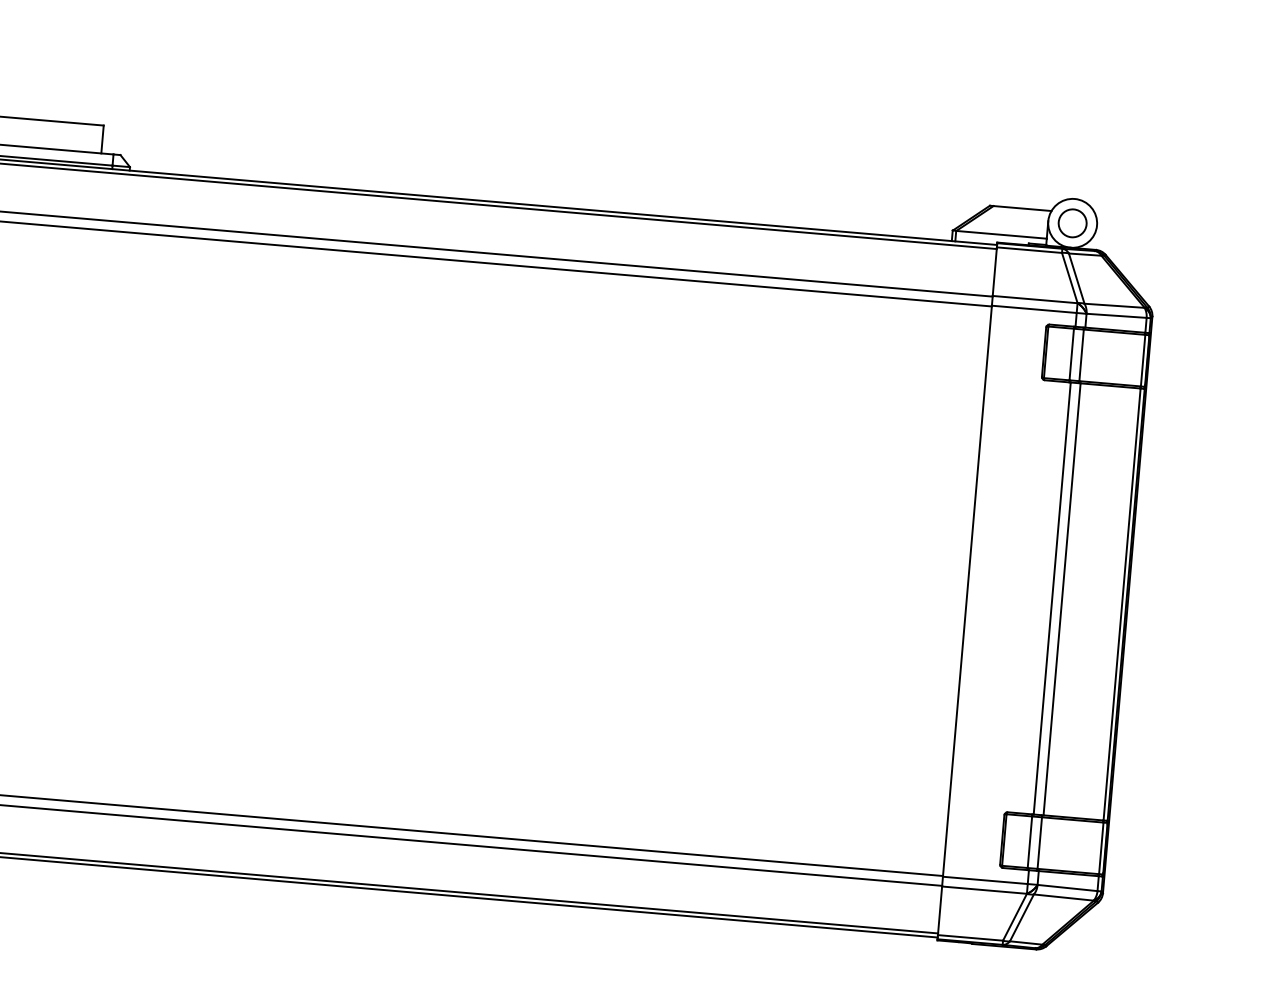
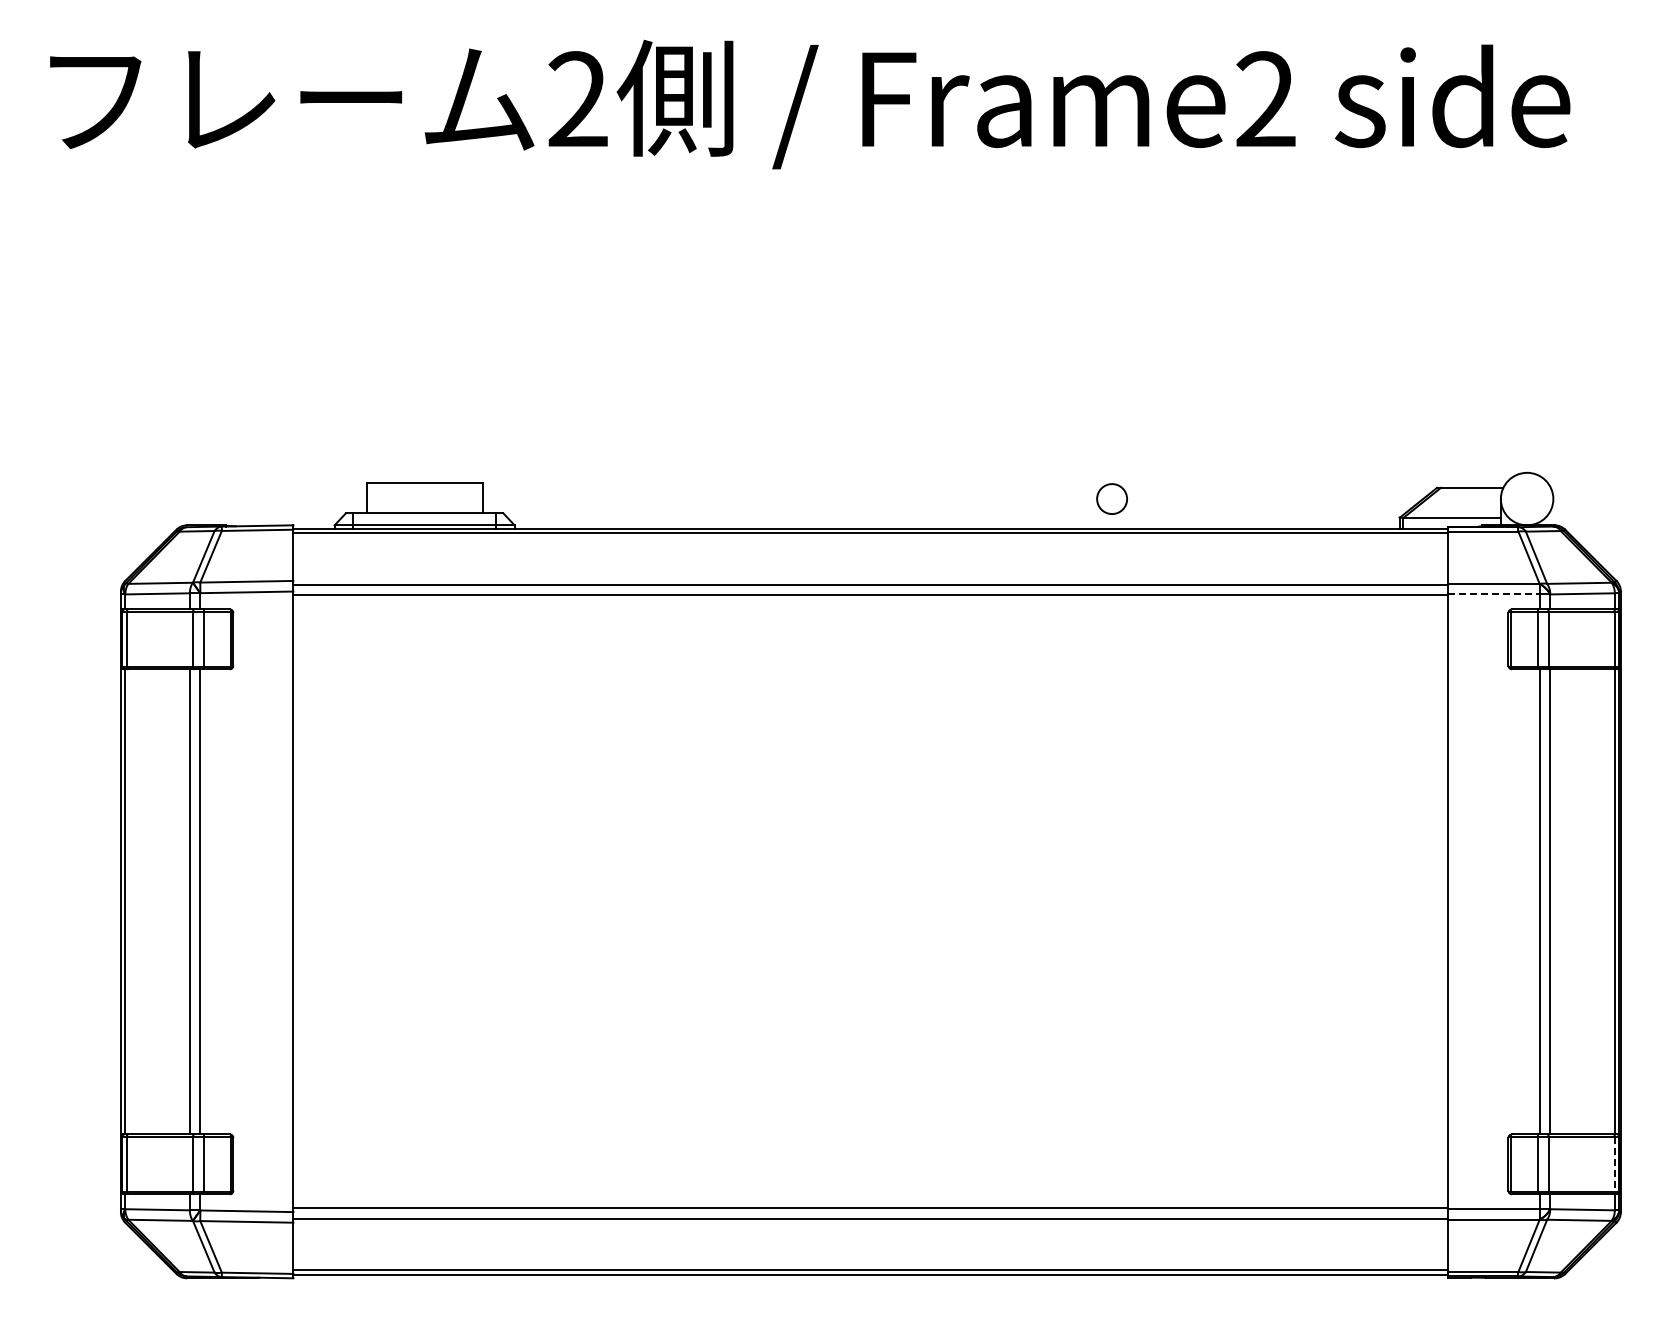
circle: (1072, 222) -> (1111, 498), moved
line: (1034, 309) -> (1494, 594), solid -> dashed
line: (1100, 848) -> (1614, 1164), solid -> dashed

